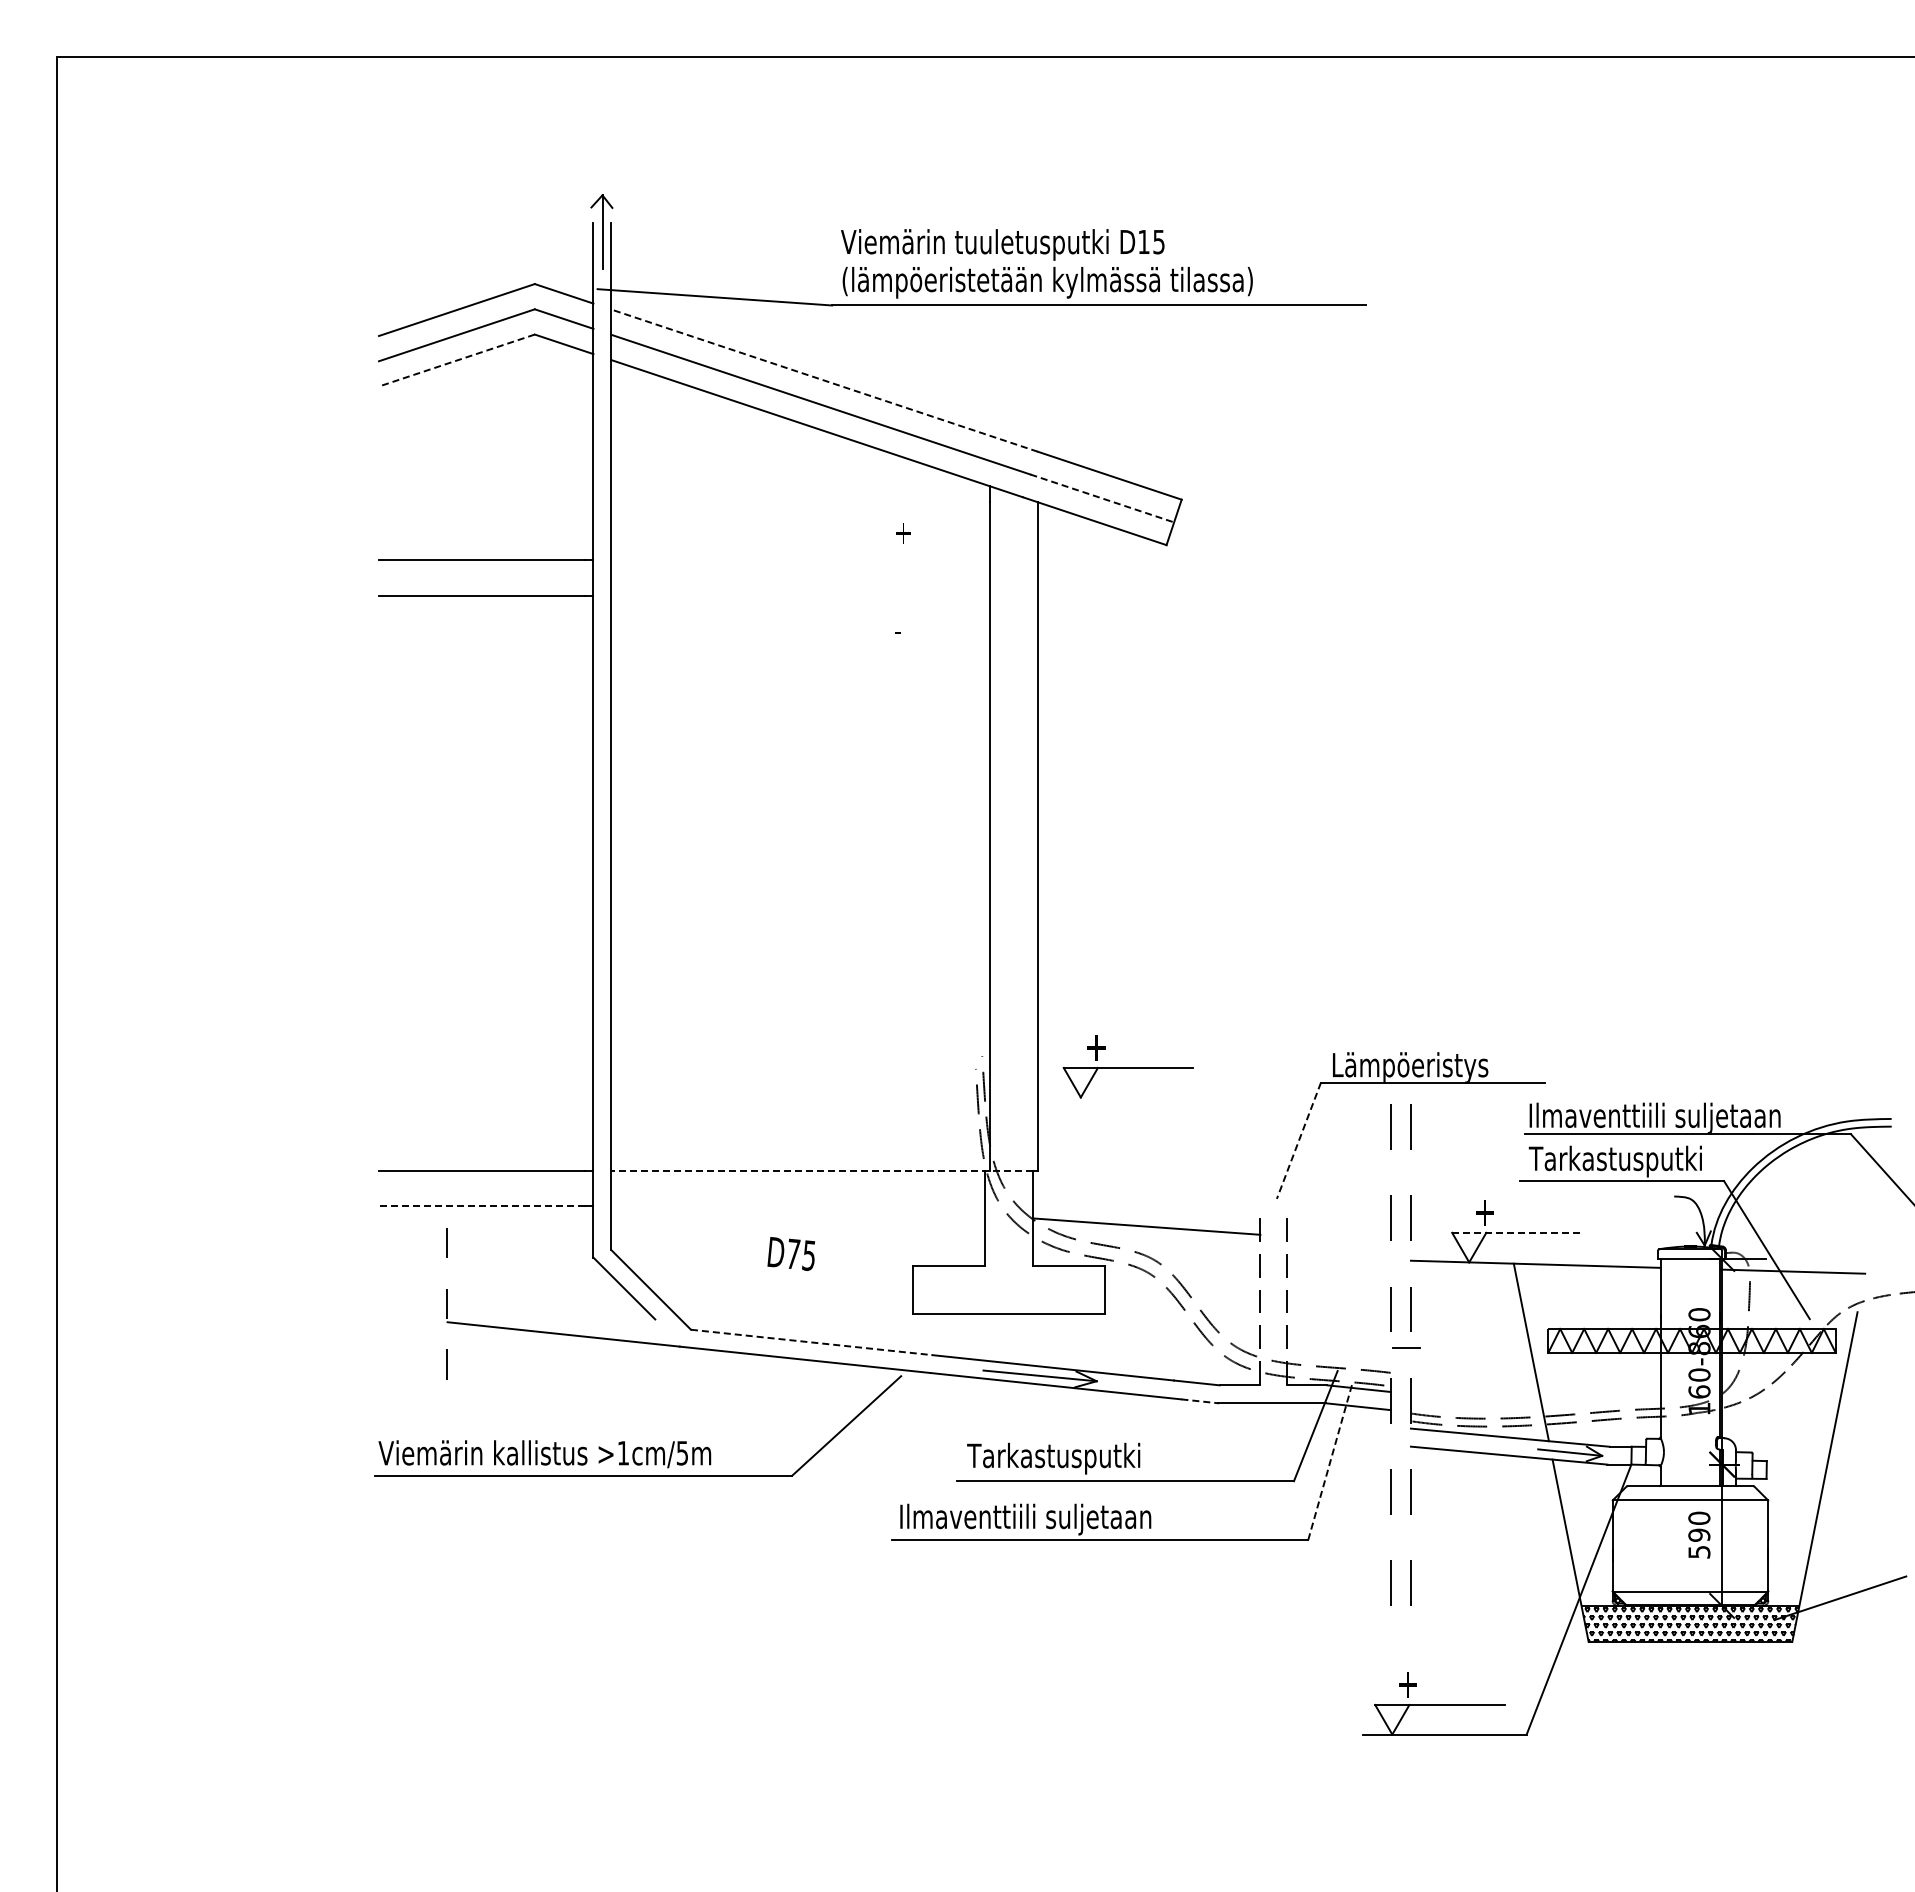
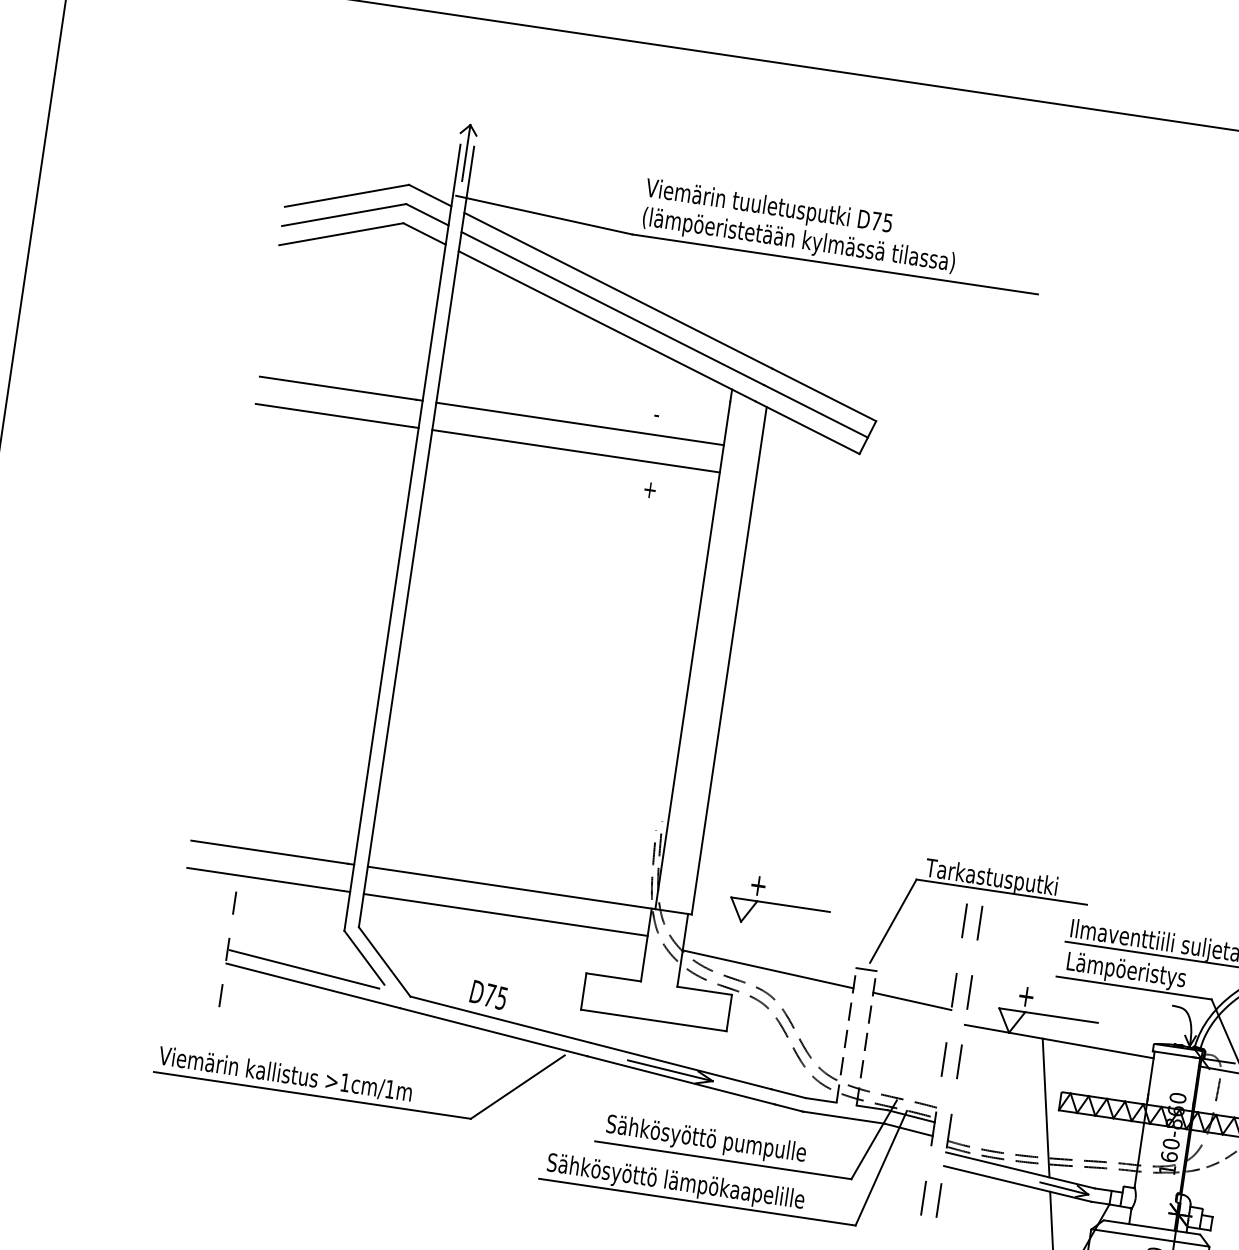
text: (1143, 241) -> (876, 220), D15 -> D75
line: (456, 360) -> (341, 234), dashed -> solid
line: (824, 380) -> (618, 290), dashed -> solid
line: (1102, 498) -> (816, 411), dashed -> solid
text: (902, 533) -> (660, 415), + -> -
line: (800, 559) -> (579, 423), added
line: (800, 595) -> (575, 451), added
text: (902, 631) -> (649, 489), - -> +
part: (1127, 1066) -> (779, 903), moved
text: (1416, 1066) -> (990, 877), Lämpöeristys -> Tarkastusputki
line: (1298, 1141) -> (892, 921), dashed -> solid
text: (1614, 1161) -> (1130, 972), Tarkastusputki -> Lämpöeristys
line: (822, 1170) -> (528, 890), dashed -> solid
line: (481, 1206) -> (265, 879), dashed -> solid
line: (798, 1206) -> (505, 915), added
line: (1517, 1232) -> (1049, 1015), dashed -> solid
line: (1338, 1240) -> (912, 1001), added
text: (790, 1253) -> (487, 994), moved
line: (549, 1314) -> (304, 969), added
line: (812, 1342) -> (501, 1019), dashed -> solid
line: (1406, 1347) -> (866, 969), moved
line: (1200, 1401) -> (789, 1108), dashed -> solid
text: (681, 1453) -> (389, 1089), >1cm/5m -> >1cm/1m
text: (1098, 1458) -> (705, 1140), Tarkastusputki -> Sähkösyöttö pumpulle
line: (1330, 1461) -> (881, 1168), dashed -> solid
text: (1068, 1519) -> (675, 1183), Ilmaventtiili suljetaan -> Sähkösyöttö lämpökaapelille

